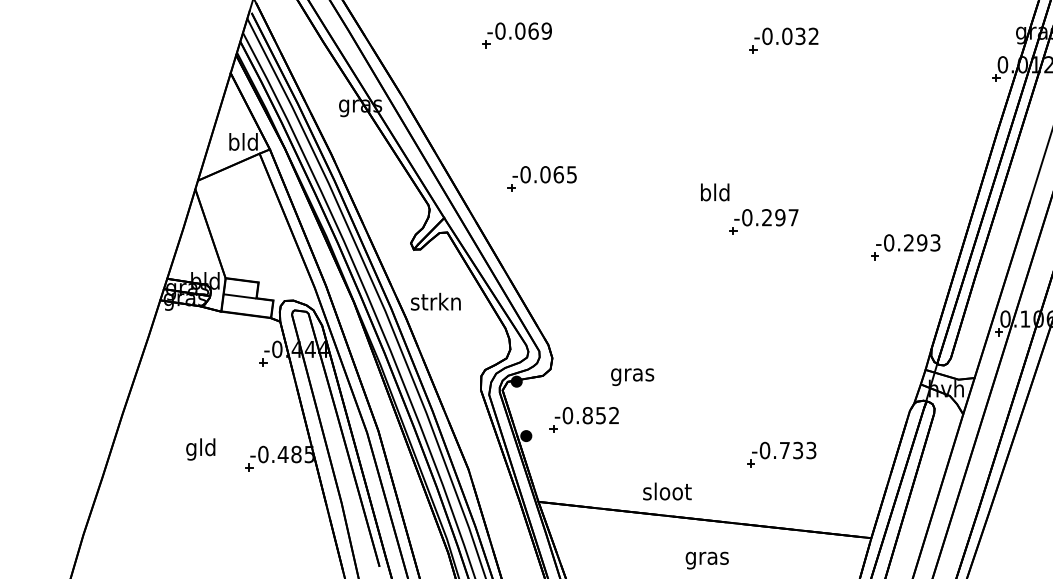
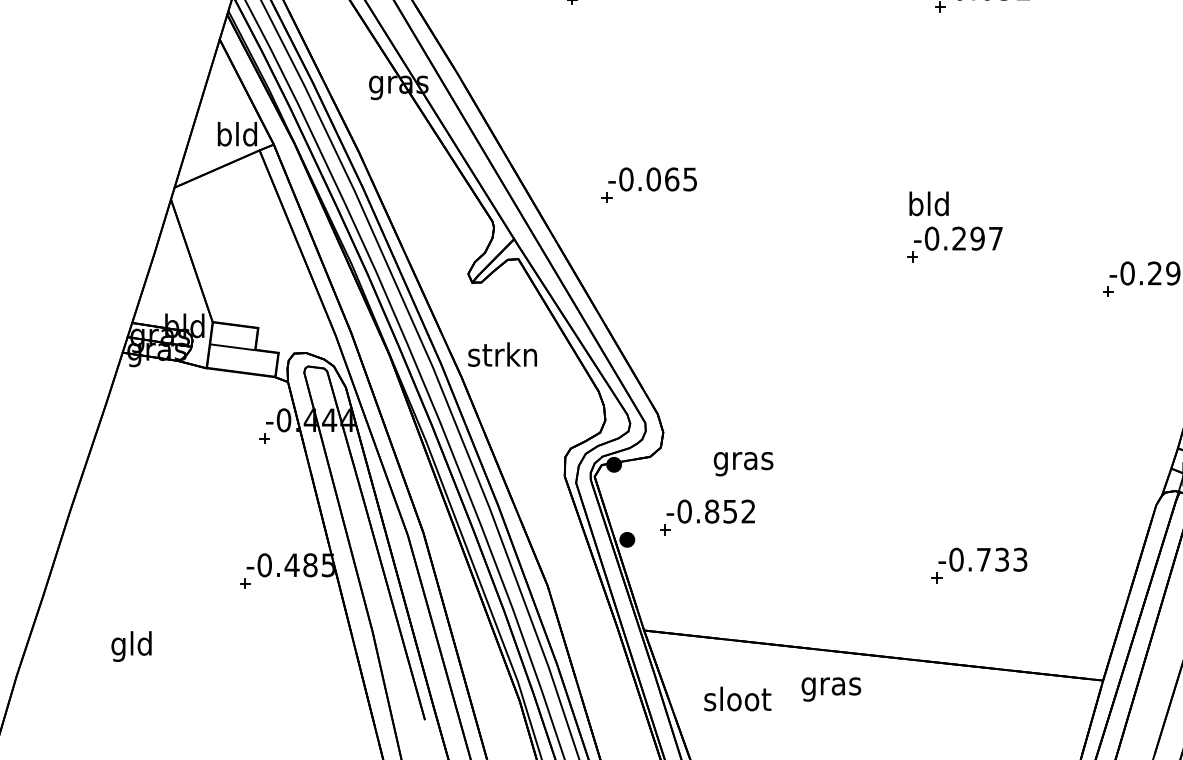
text: (715, 192) -> (929, 203), moved
text: (632, 376) -> (743, 463), moved
text: (200, 449) -> (131, 646), moved
text: (667, 491) -> (737, 698), moved
text: (706, 560) -> (830, 689), moved

